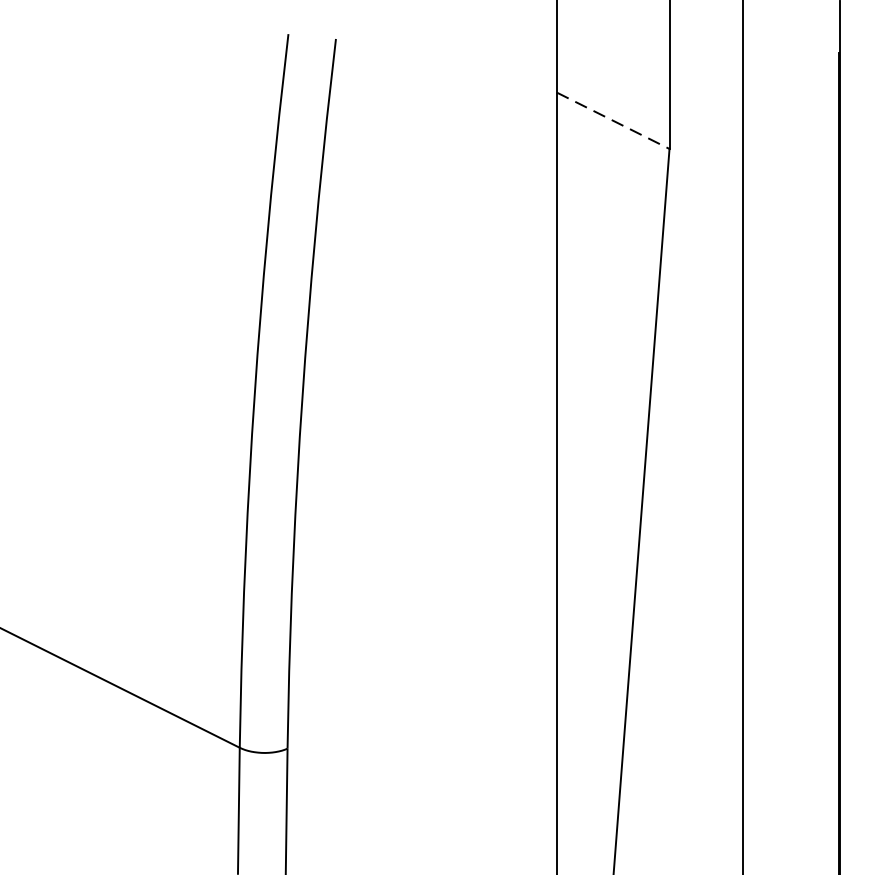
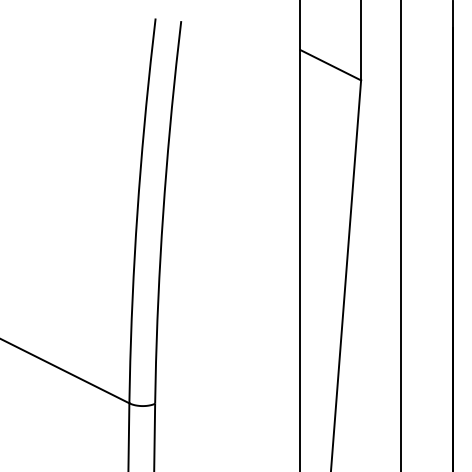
line: (612, 121) -> (330, 65), dashed -> solid

